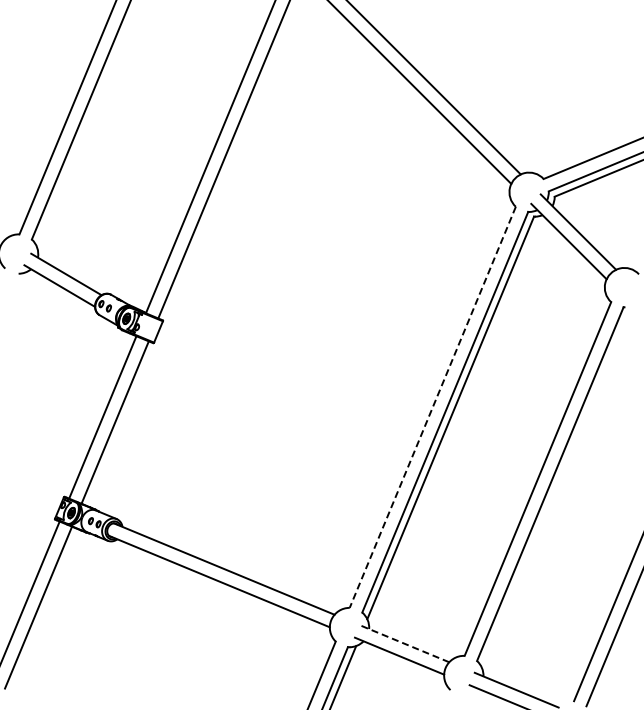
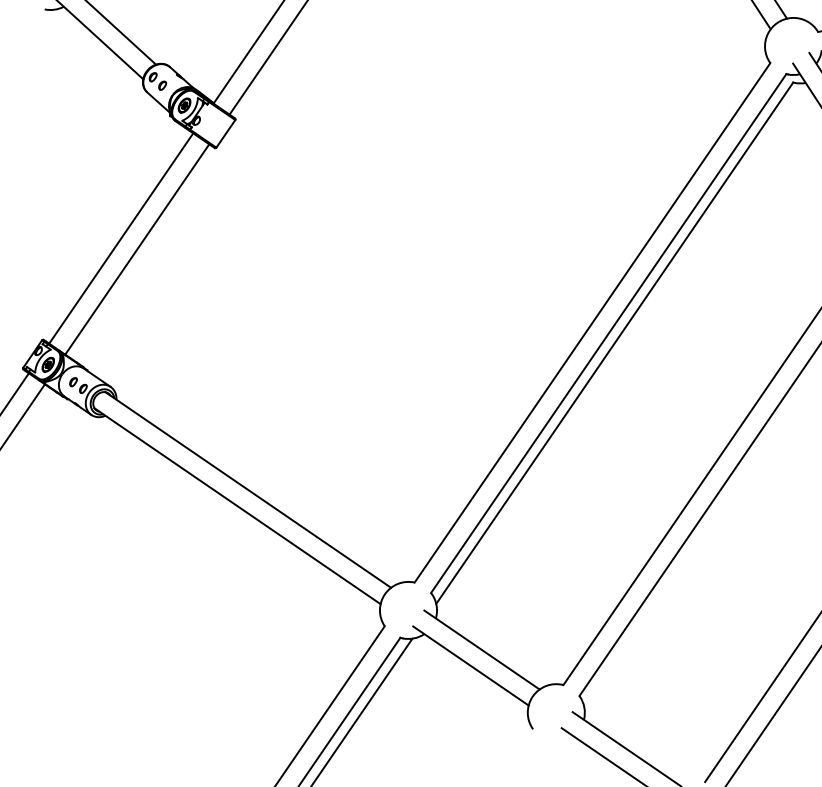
line: (432, 407) -> (592, 322), dashed -> solid
line: (404, 643) -> (481, 649), dashed -> solid

